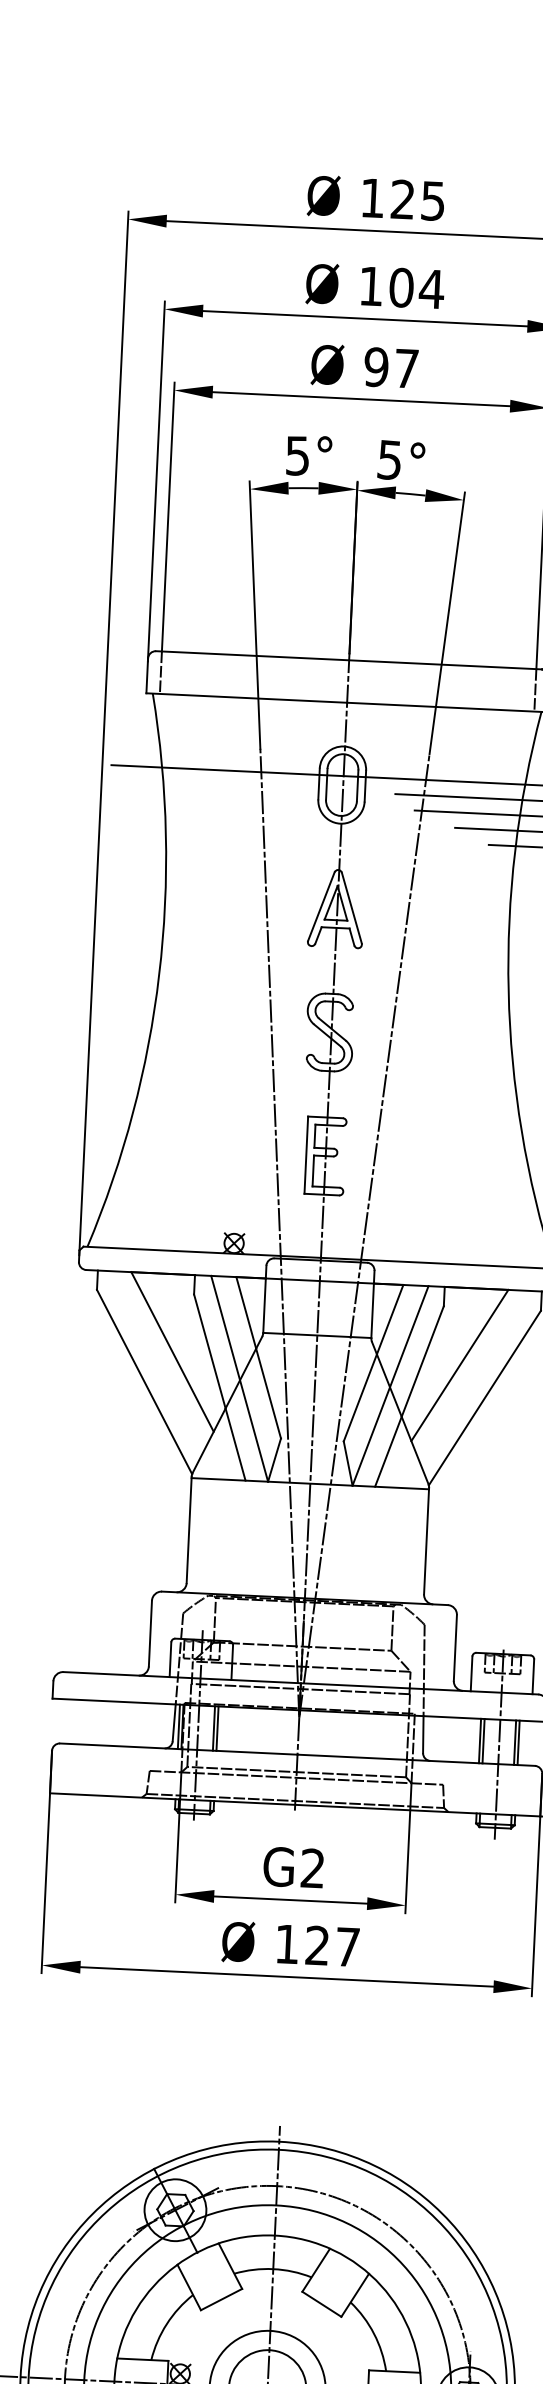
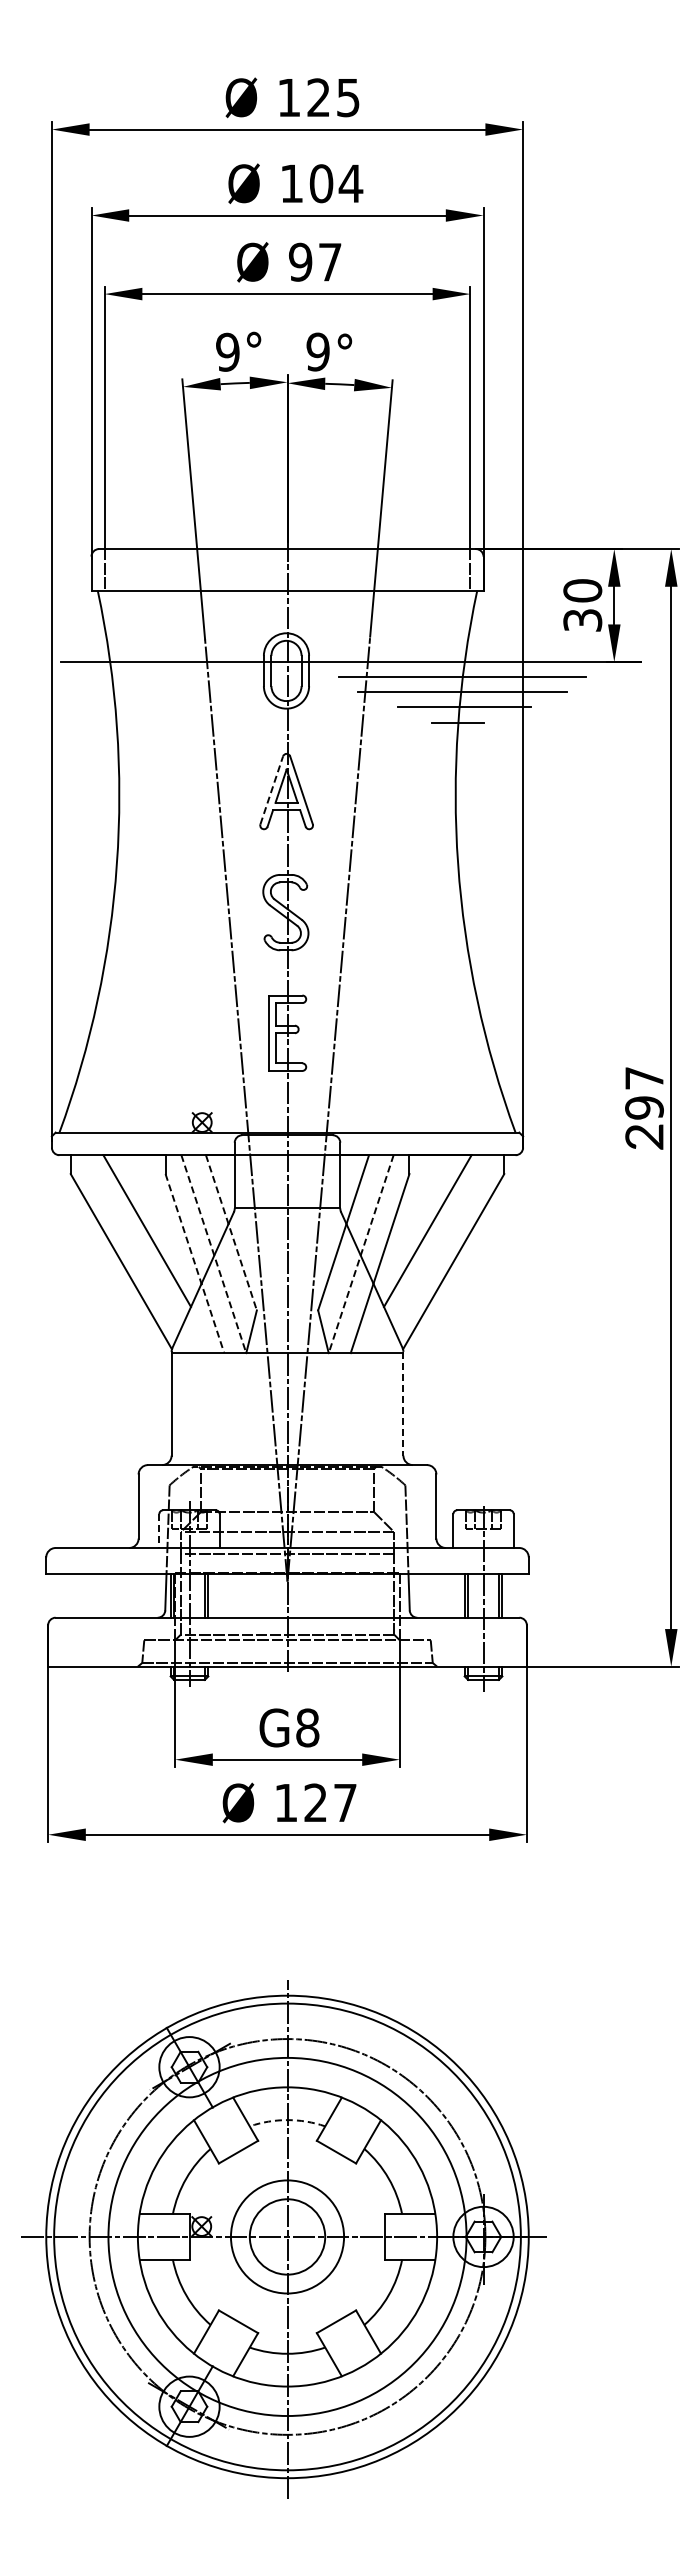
text: (297, 455) -> (227, 351), 5° -> 9°
text: (389, 459) -> (317, 351), 5° -> 9°
line: (321, 906) -> (271, 790), solid -> dashed
line: (258, 1357) -> (231, 1232), solid -> dashed
line: (239, 1379) -> (213, 1254), solid -> dashed
line: (390, 1386) -> (361, 1254), solid -> dashed
line: (220, 1388) -> (195, 1264), solid -> dashed
line: (426, 1540) -> (403, 1403), solid -> dashed
line: (170, 1660) -> (159, 1531), solid -> dashed
text: (312, 1868) -> (307, 1727), G2 -> G8
arc: (273, 2269) -> (287, 2120), solid -> dashed

